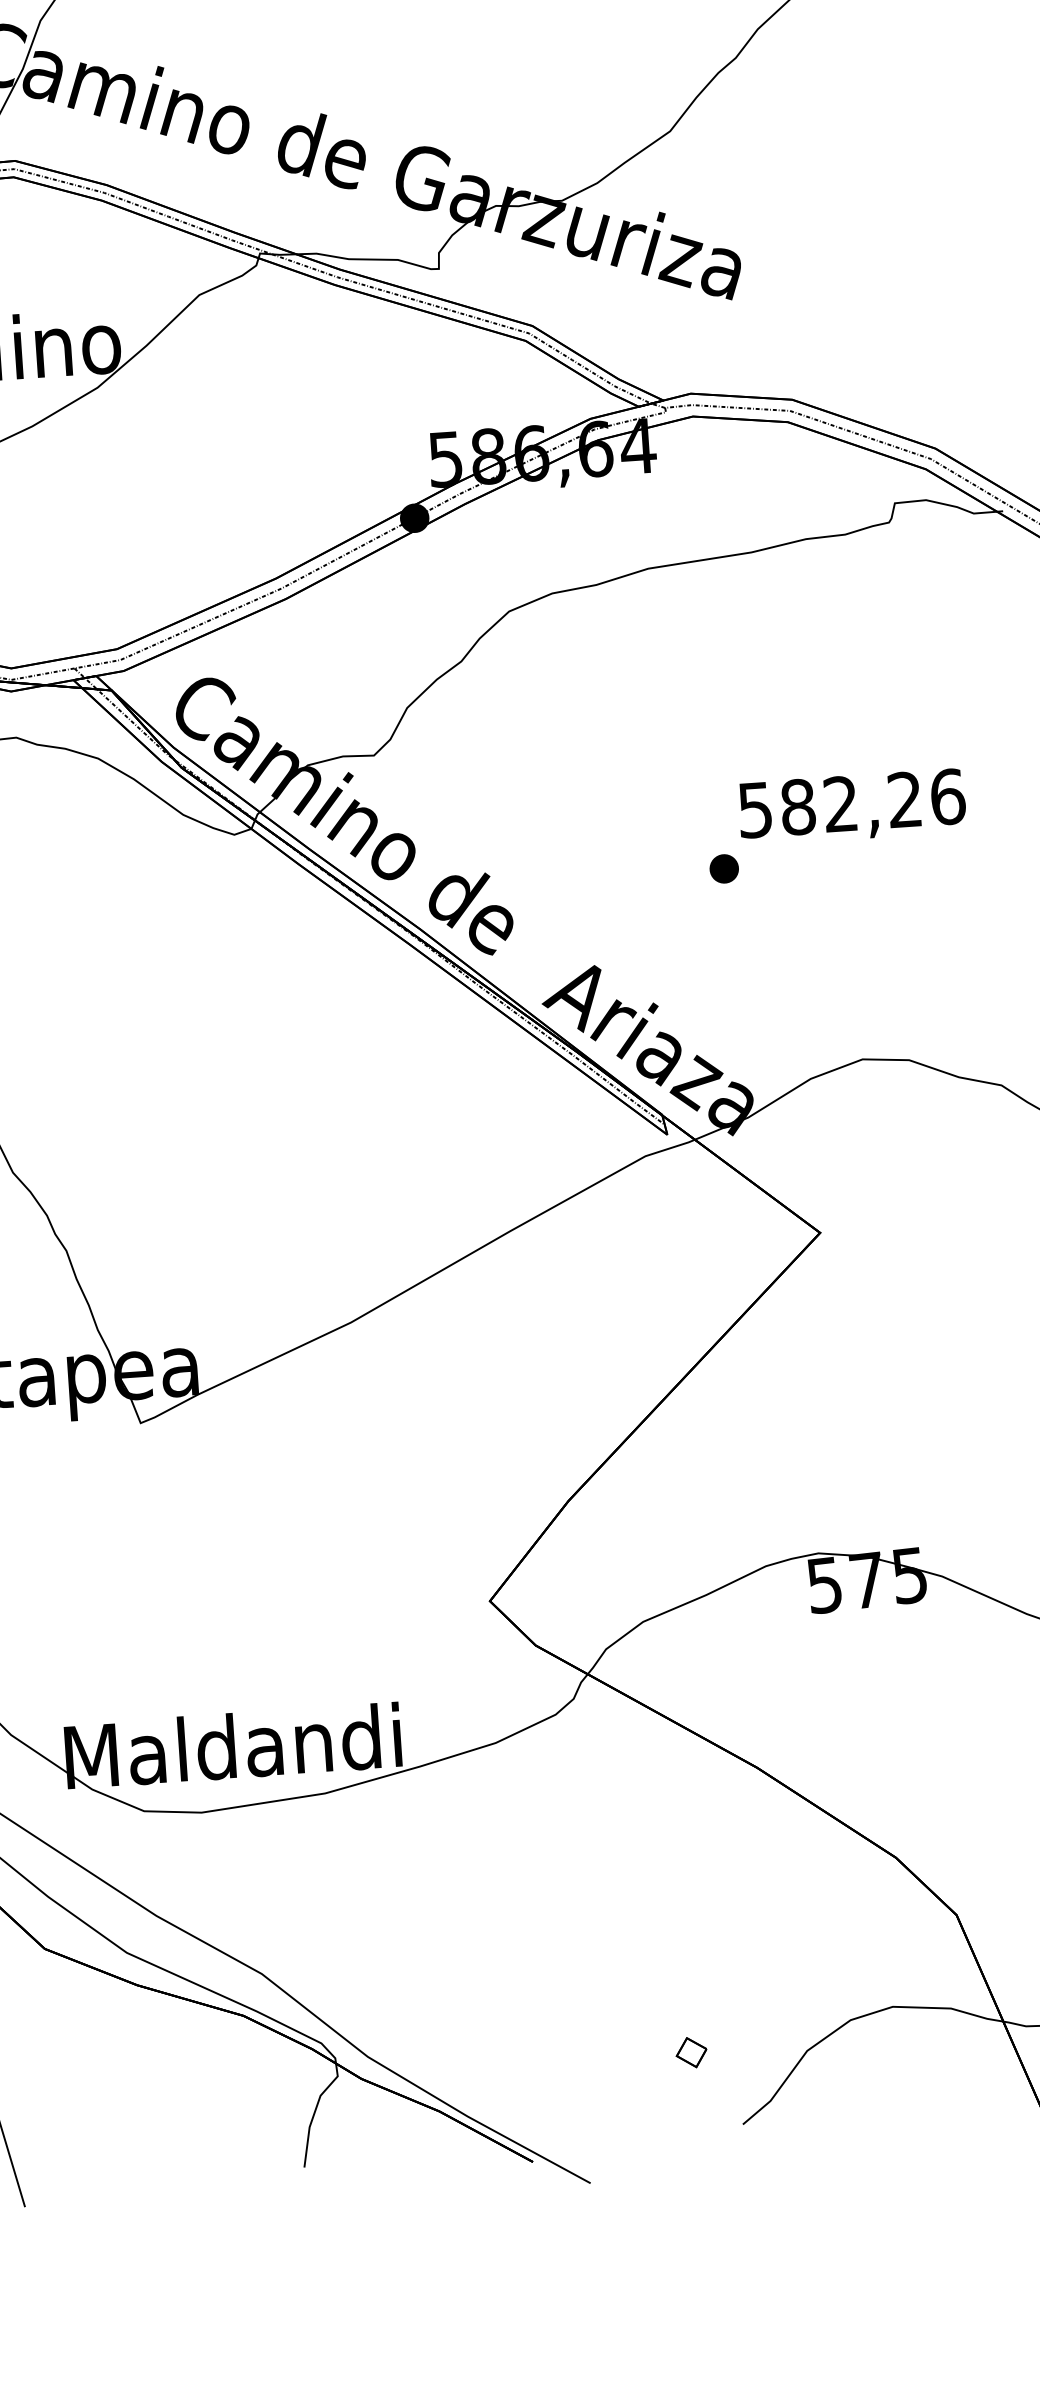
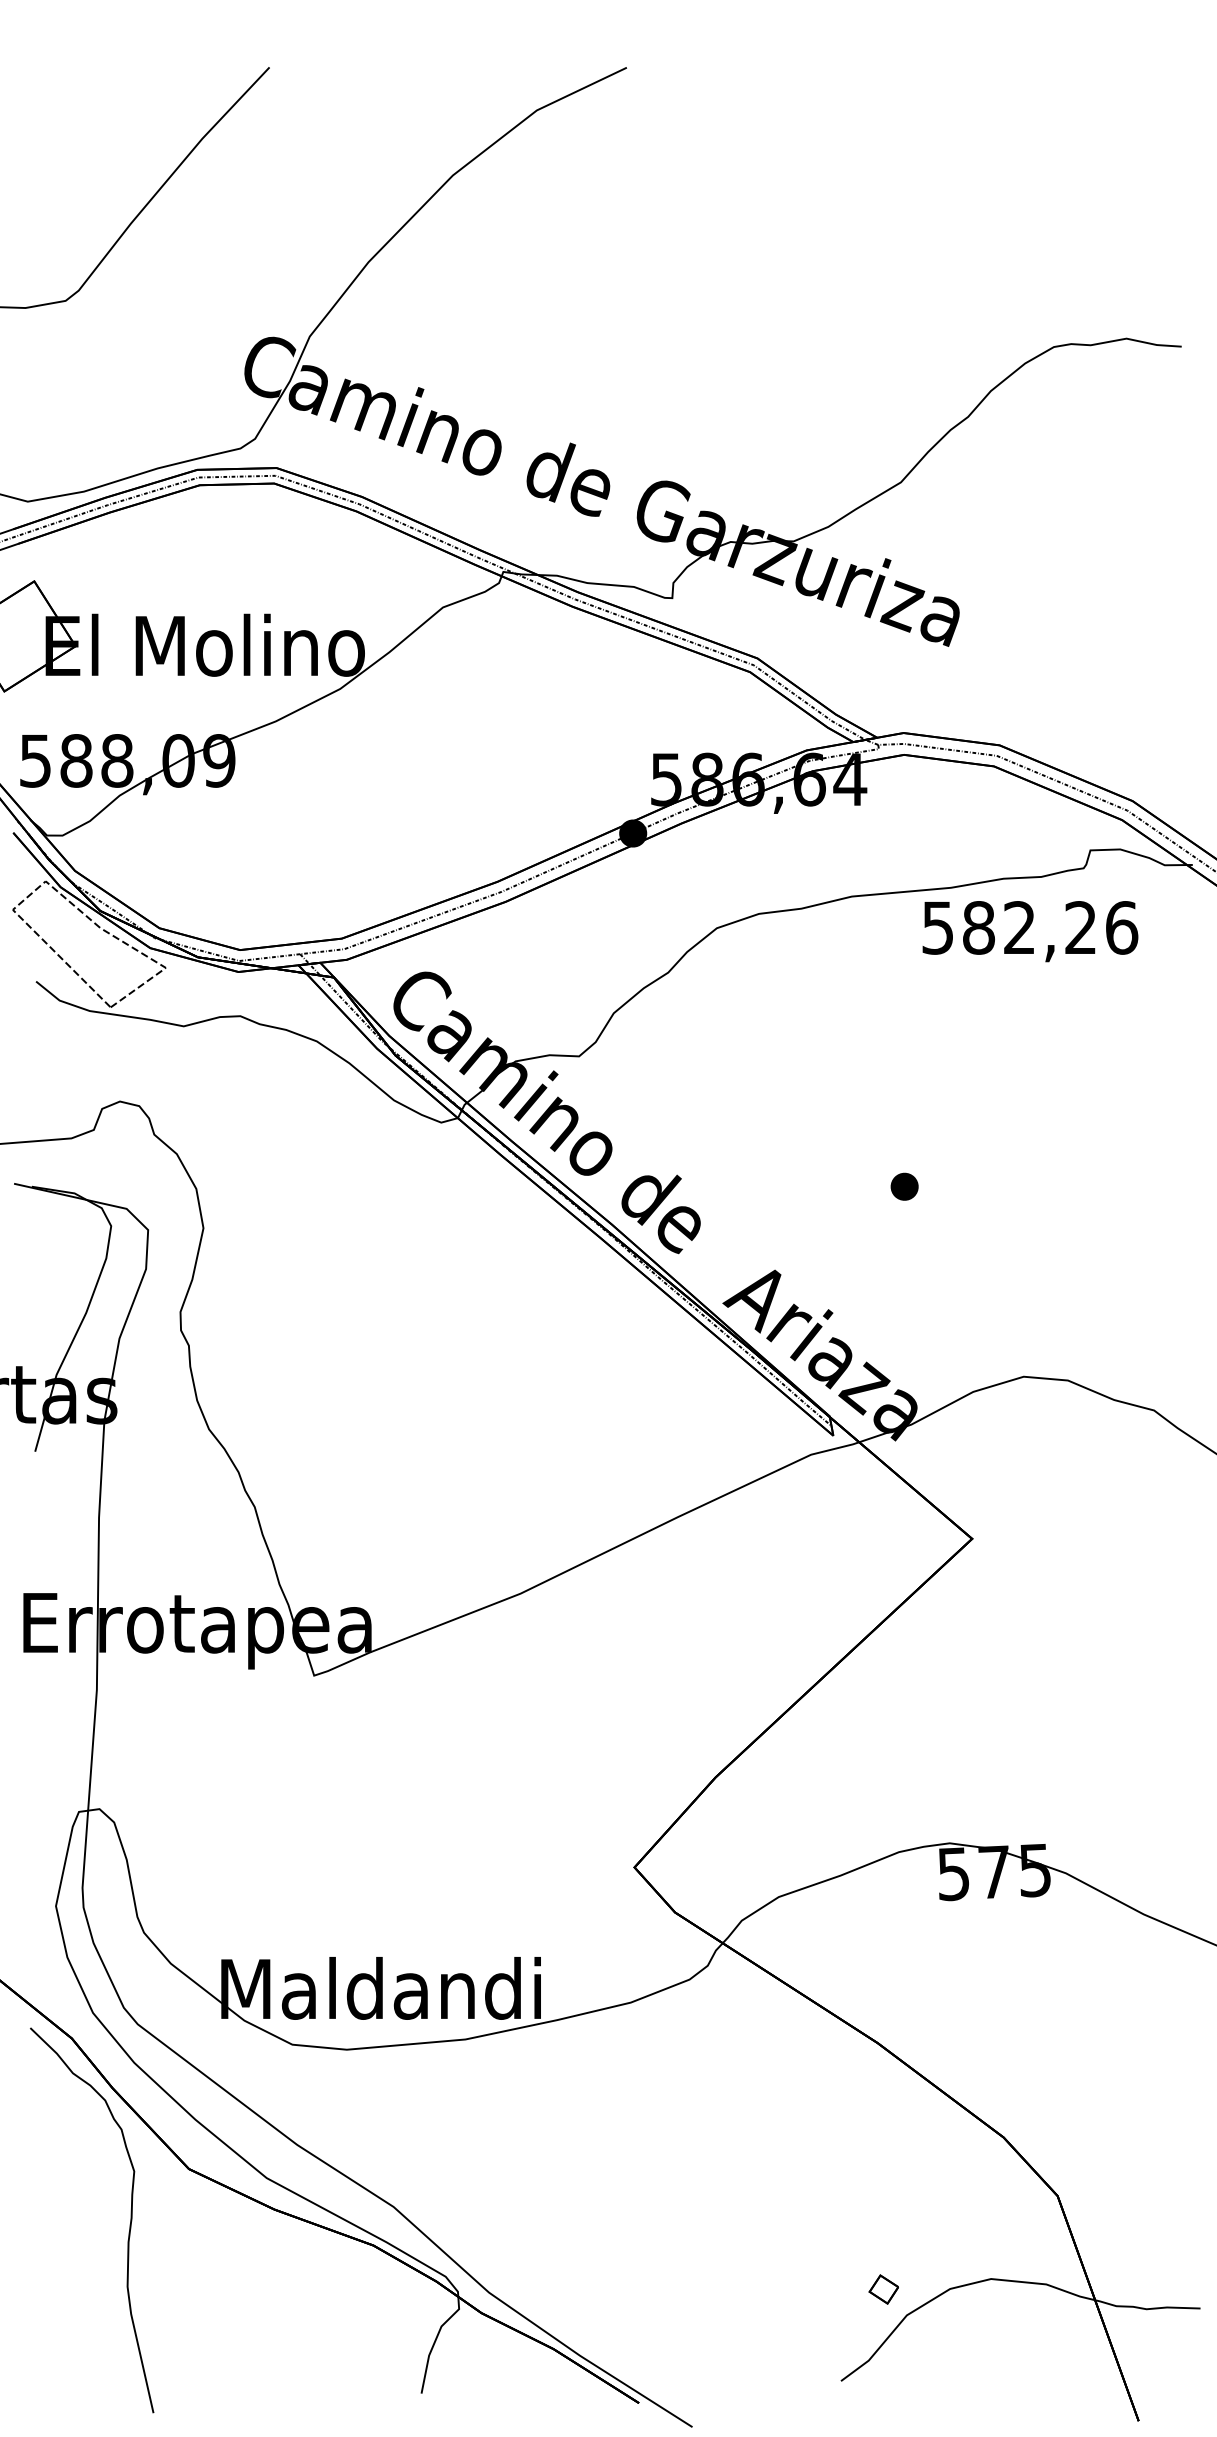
text: (852, 807) -> (1030, 931), moved
part: (691, 2052) -> (883, 2289), moved

